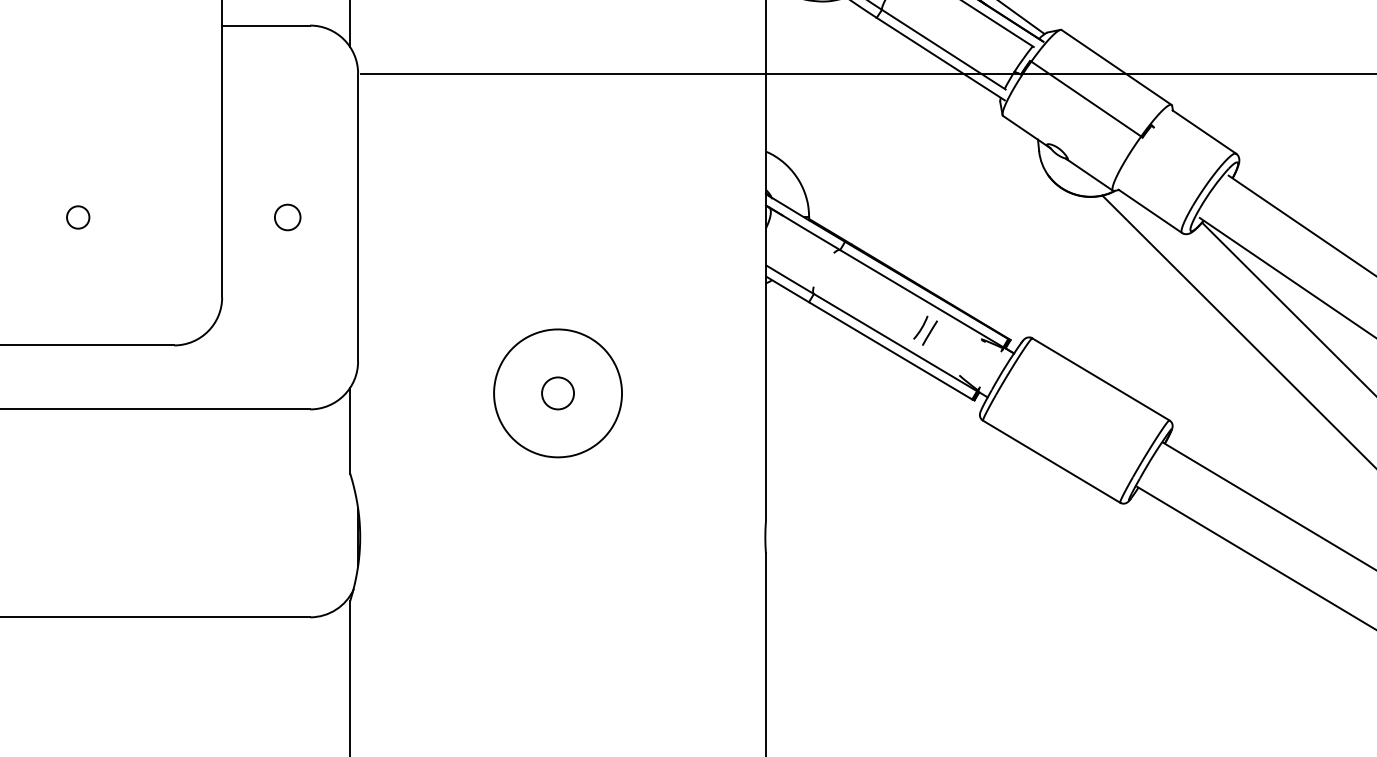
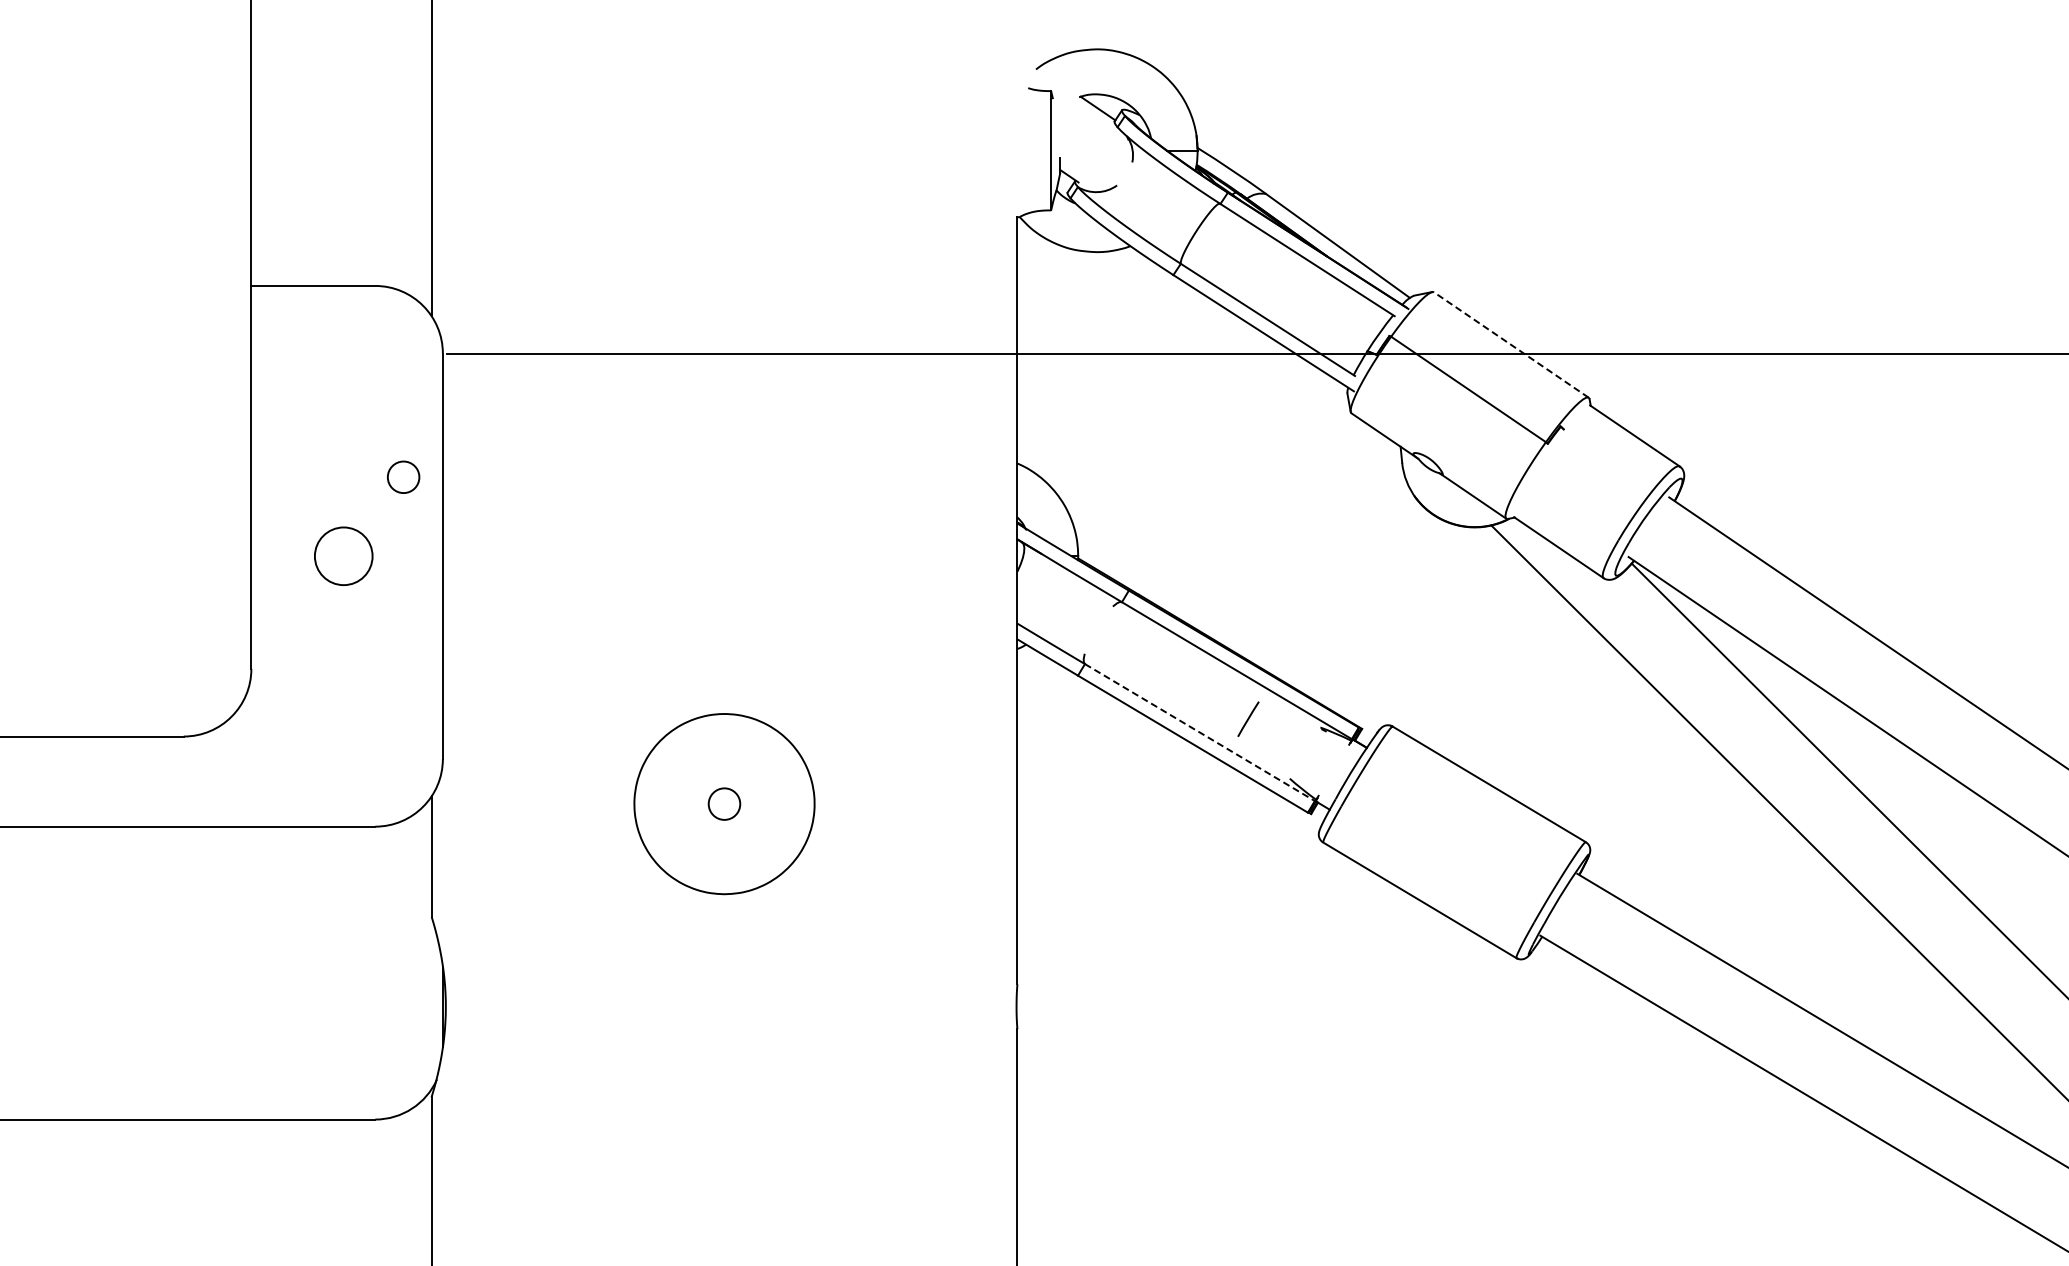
line: (1116, 67) -> (1511, 344), solid -> dashed
circle: (78, 216) -> (403, 476), moved
circle: (287, 217) -> (343, 556), size x1.6
arc: (921, 327) -> (1236, 711), removed
line: (895, 342) -> (1199, 732), solid -> dashed
circle: (558, 392) -> (724, 803), size x0.7

